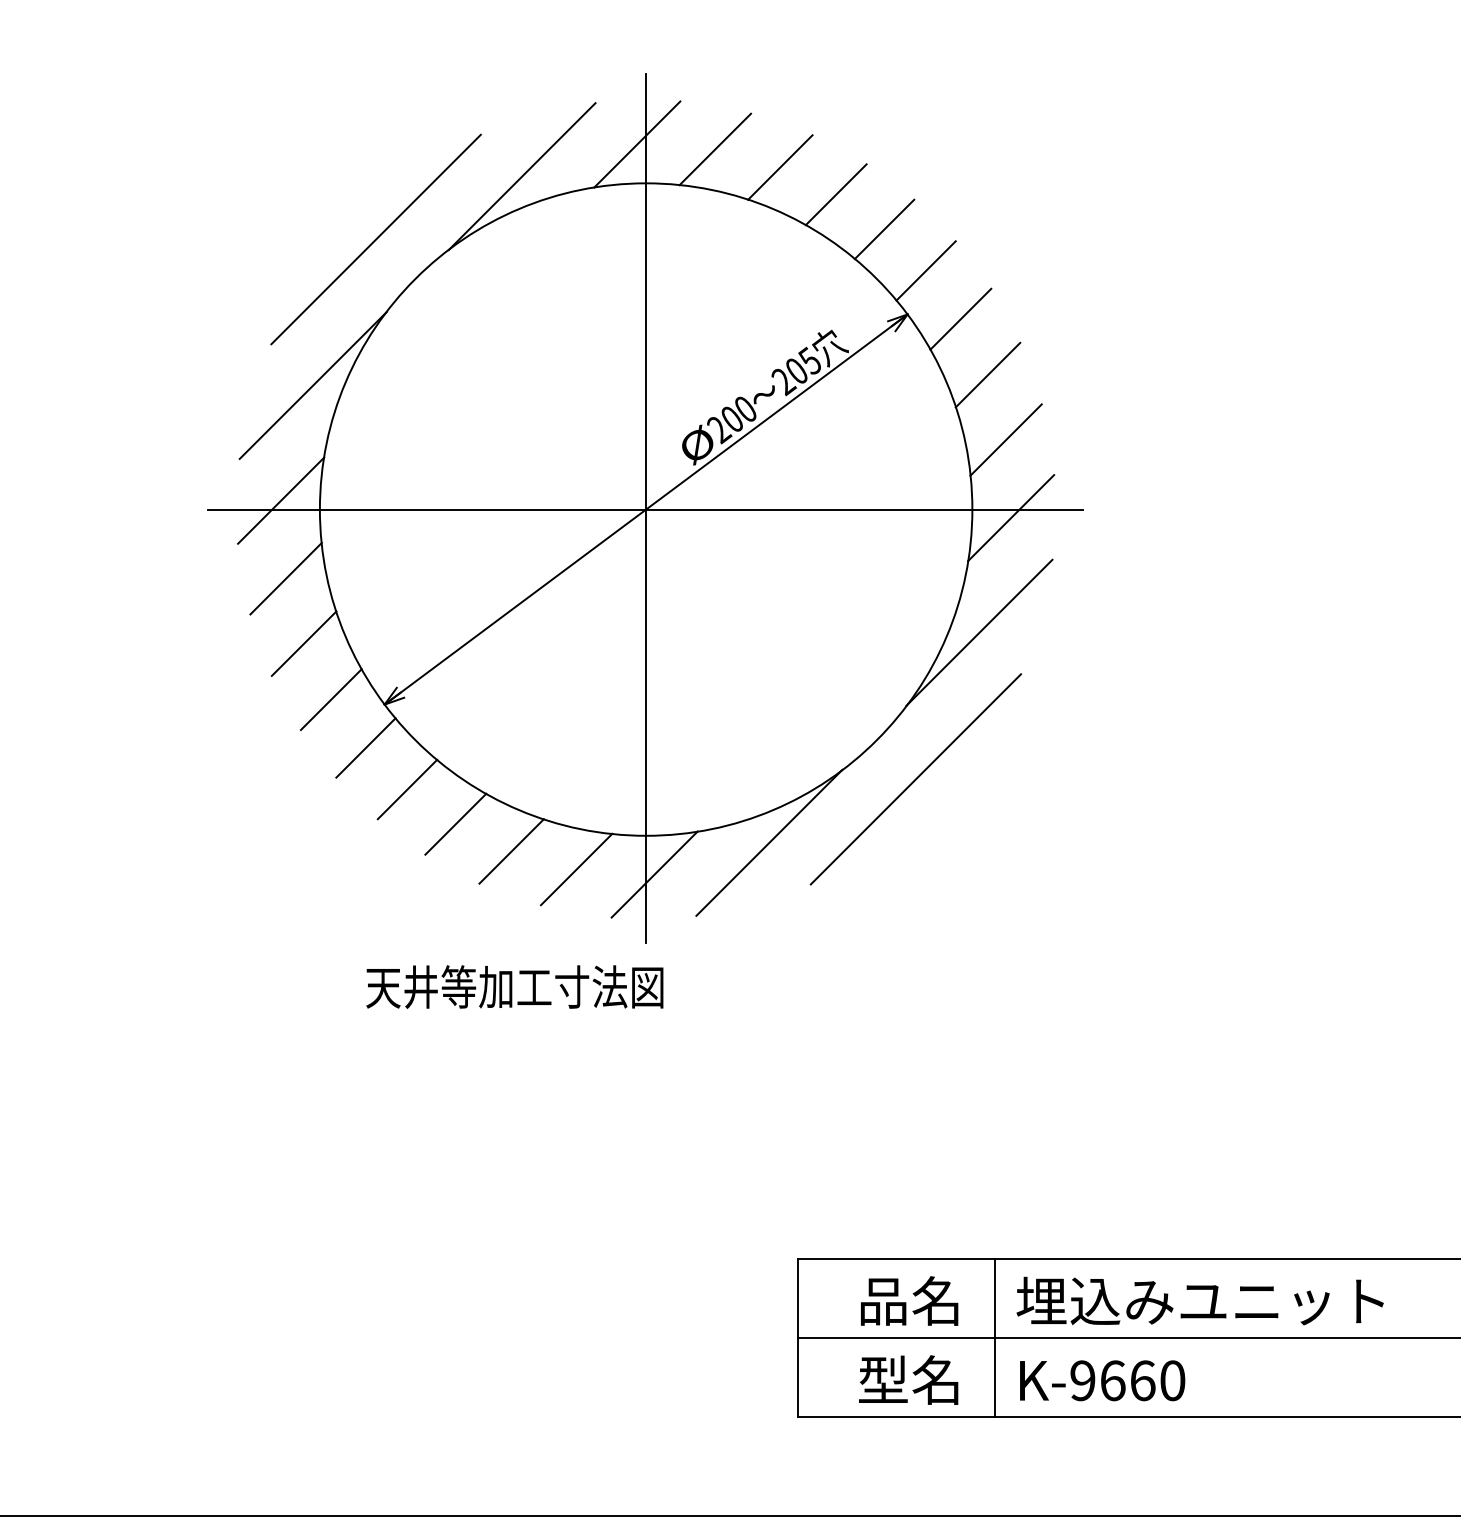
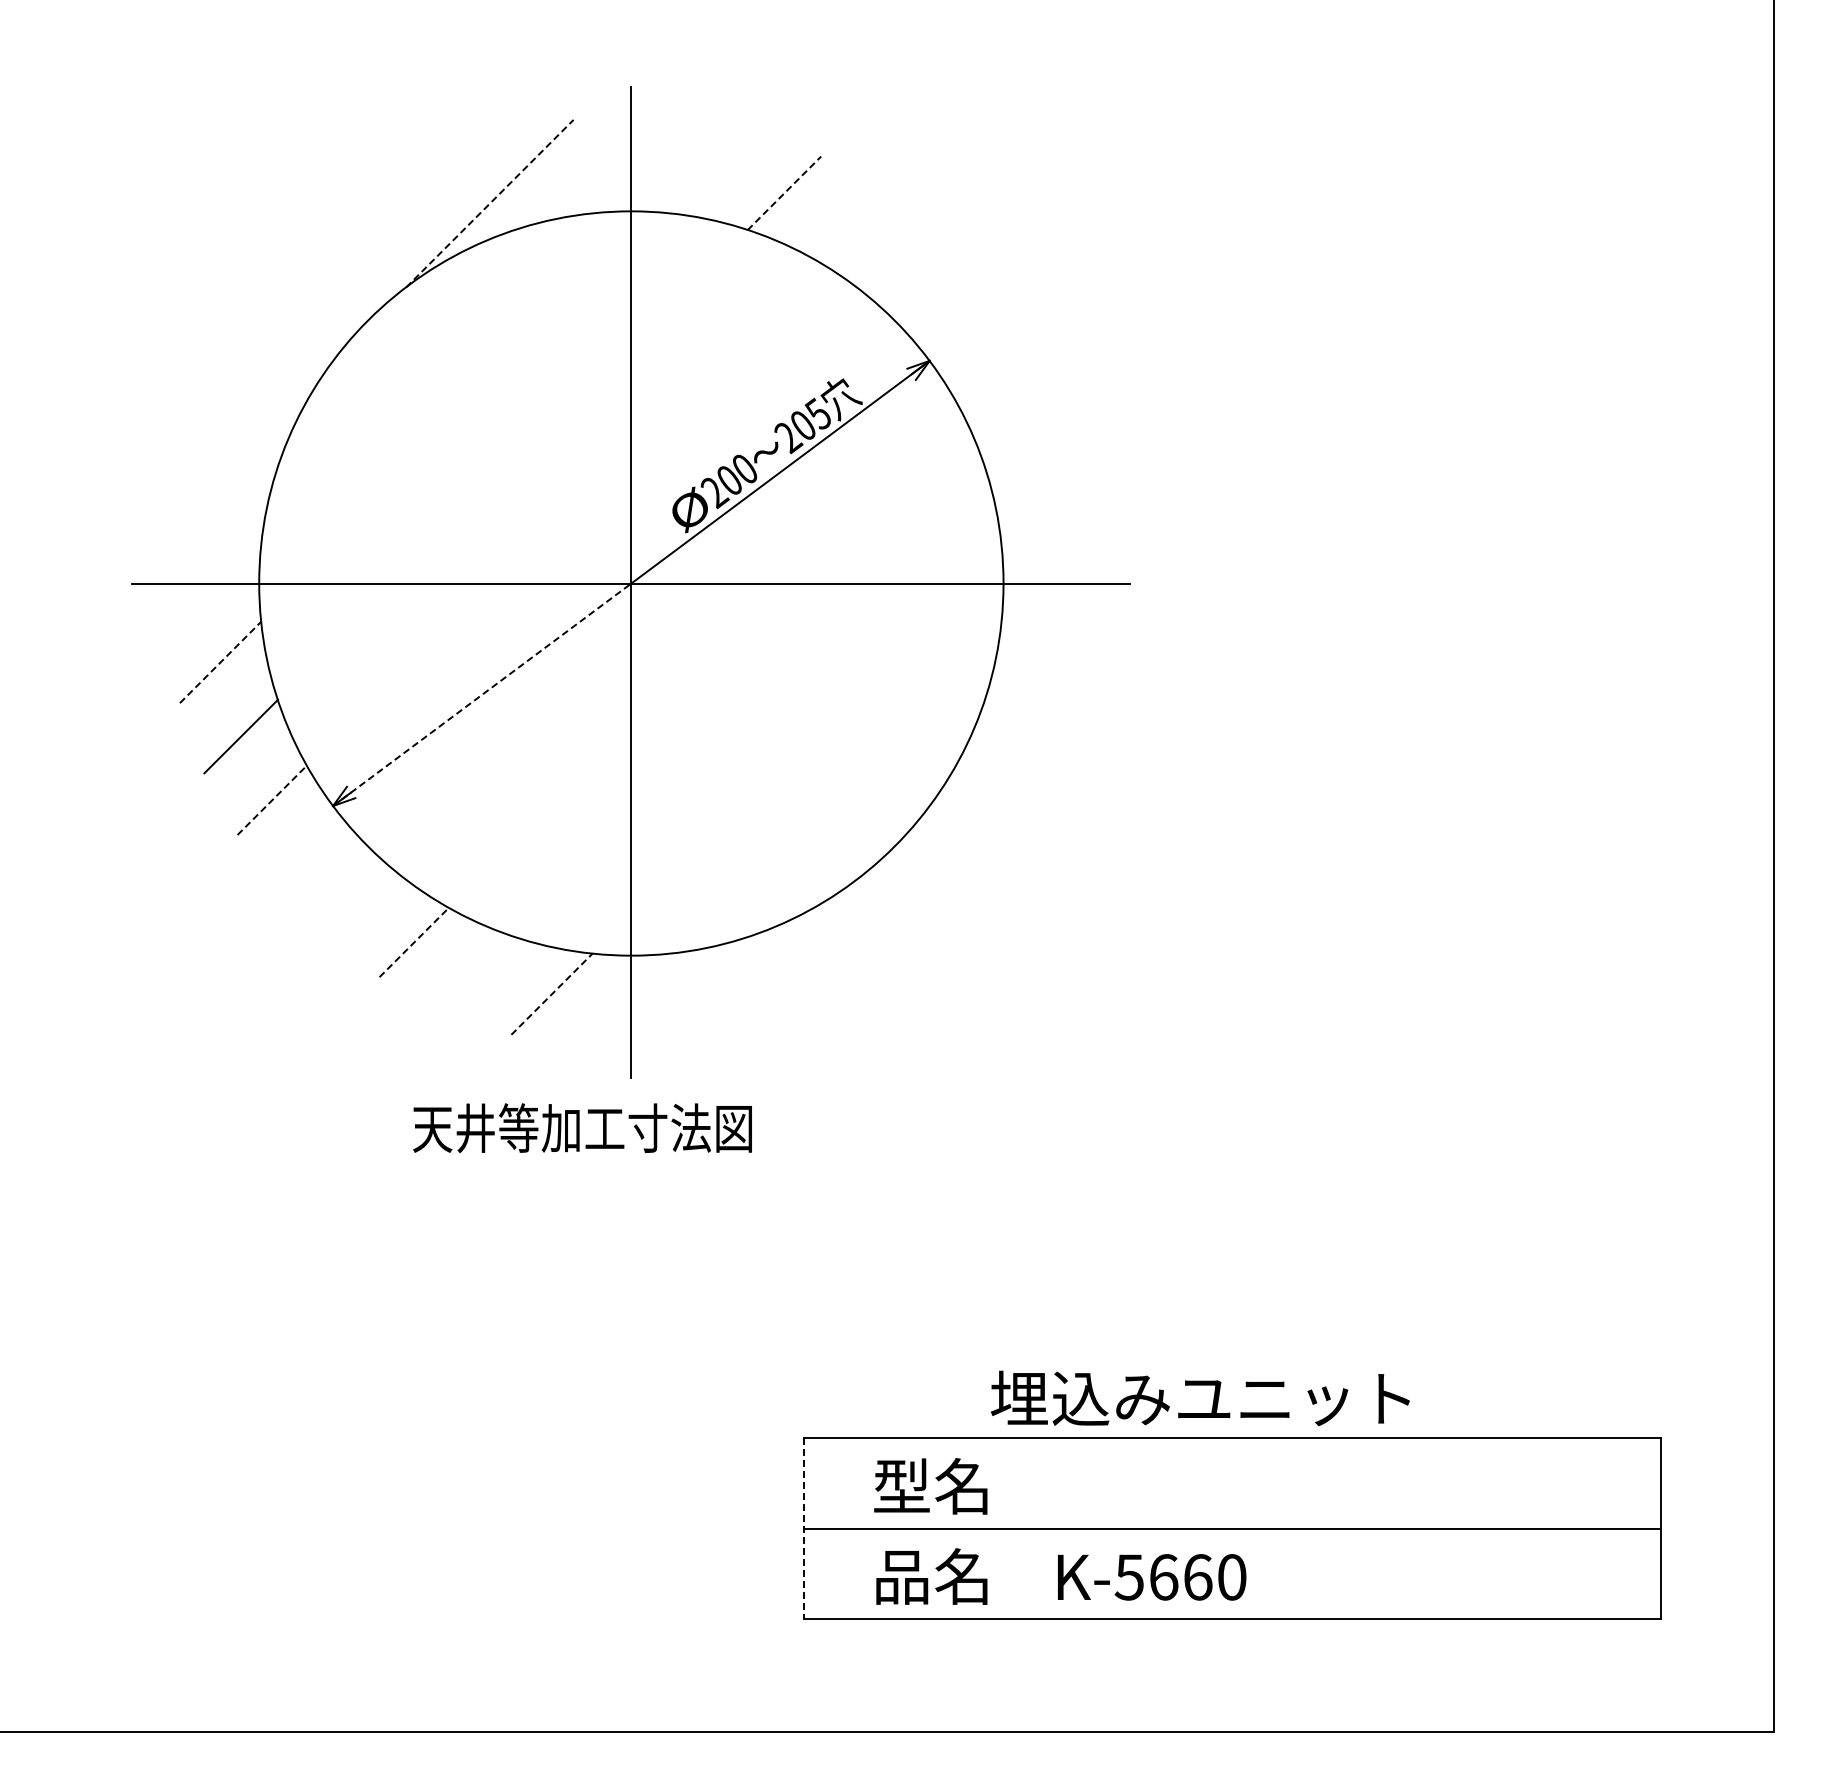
line: (637, 144) -> (621, 166), removed
line: (715, 149) -> (710, 172), removed
line: (780, 167) -> (784, 193), solid -> dashed
line: (522, 176) -> (490, 203), solid -> dashed
line: (835, 194) -> (847, 224), removed
line: (884, 229) -> (903, 263), removed
line: (375, 238) -> (322, 274), removed
line: (925, 271) -> (950, 311), removed
line: (960, 319) -> (990, 366), removed
line: (988, 374) -> (1021, 429), removed
line: (313, 385) -> (251, 441), removed
line: (1005, 439) -> (1041, 503), removed
line: (280, 500) -> (214, 573), removed
line: (1010, 518) -> (1047, 593), removed
line: (285, 578) -> (220, 662), solid -> dashed
line: (515, 606) -> (482, 694), solid -> dashed
line: (979, 632) -> (1011, 723), removed
line: (331, 698) -> (272, 799), solid -> dashed
line: (365, 747) -> (311, 855), removed
line: (916, 779) -> (939, 891), removed
line: (406, 789) -> (358, 902), removed
line: (456, 824) -> (414, 942), solid -> dashed
line: (768, 842) -> (771, 963), removed
line: (511, 851) -> (477, 973), removed
line: (577, 869) -> (552, 994), solid -> dashed
line: (655, 874) -> (641, 999), removed
text: (514, 986) -> (582, 1127), moved
text: (882, 1301) -> (901, 1486), 品名 -> 型名
text: (1200, 1301) -> (1200, 1398), moved
line: (995, 1337) -> (1029, 1528), removed
line: (797, 1338) -> (804, 1529), solid -> dashed
text: (882, 1380) -> (901, 1576), 型名 -> 品名
text: (1081, 1380) -> (1128, 1577), K-9660 -> K-5660

